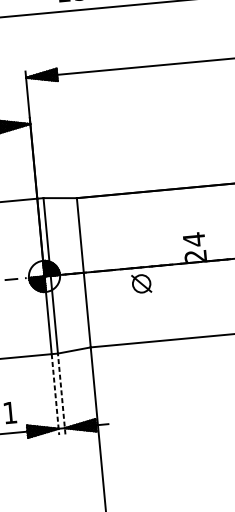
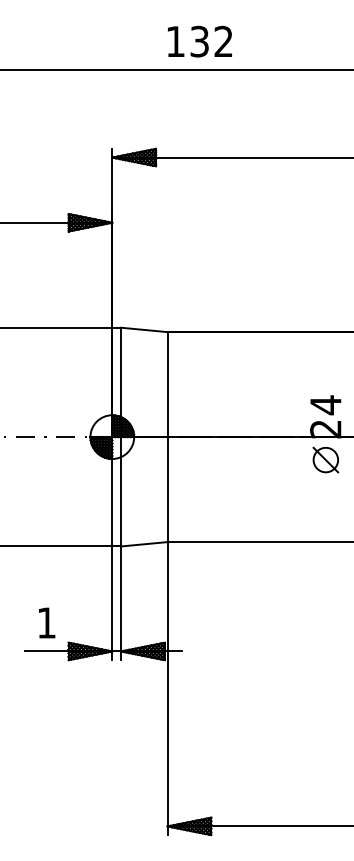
part: (141, 283) -> (325, 459), moved
line: (55, 394) -> (112, 603), dashed -> solid
line: (62, 394) -> (121, 603), dashed -> solid

